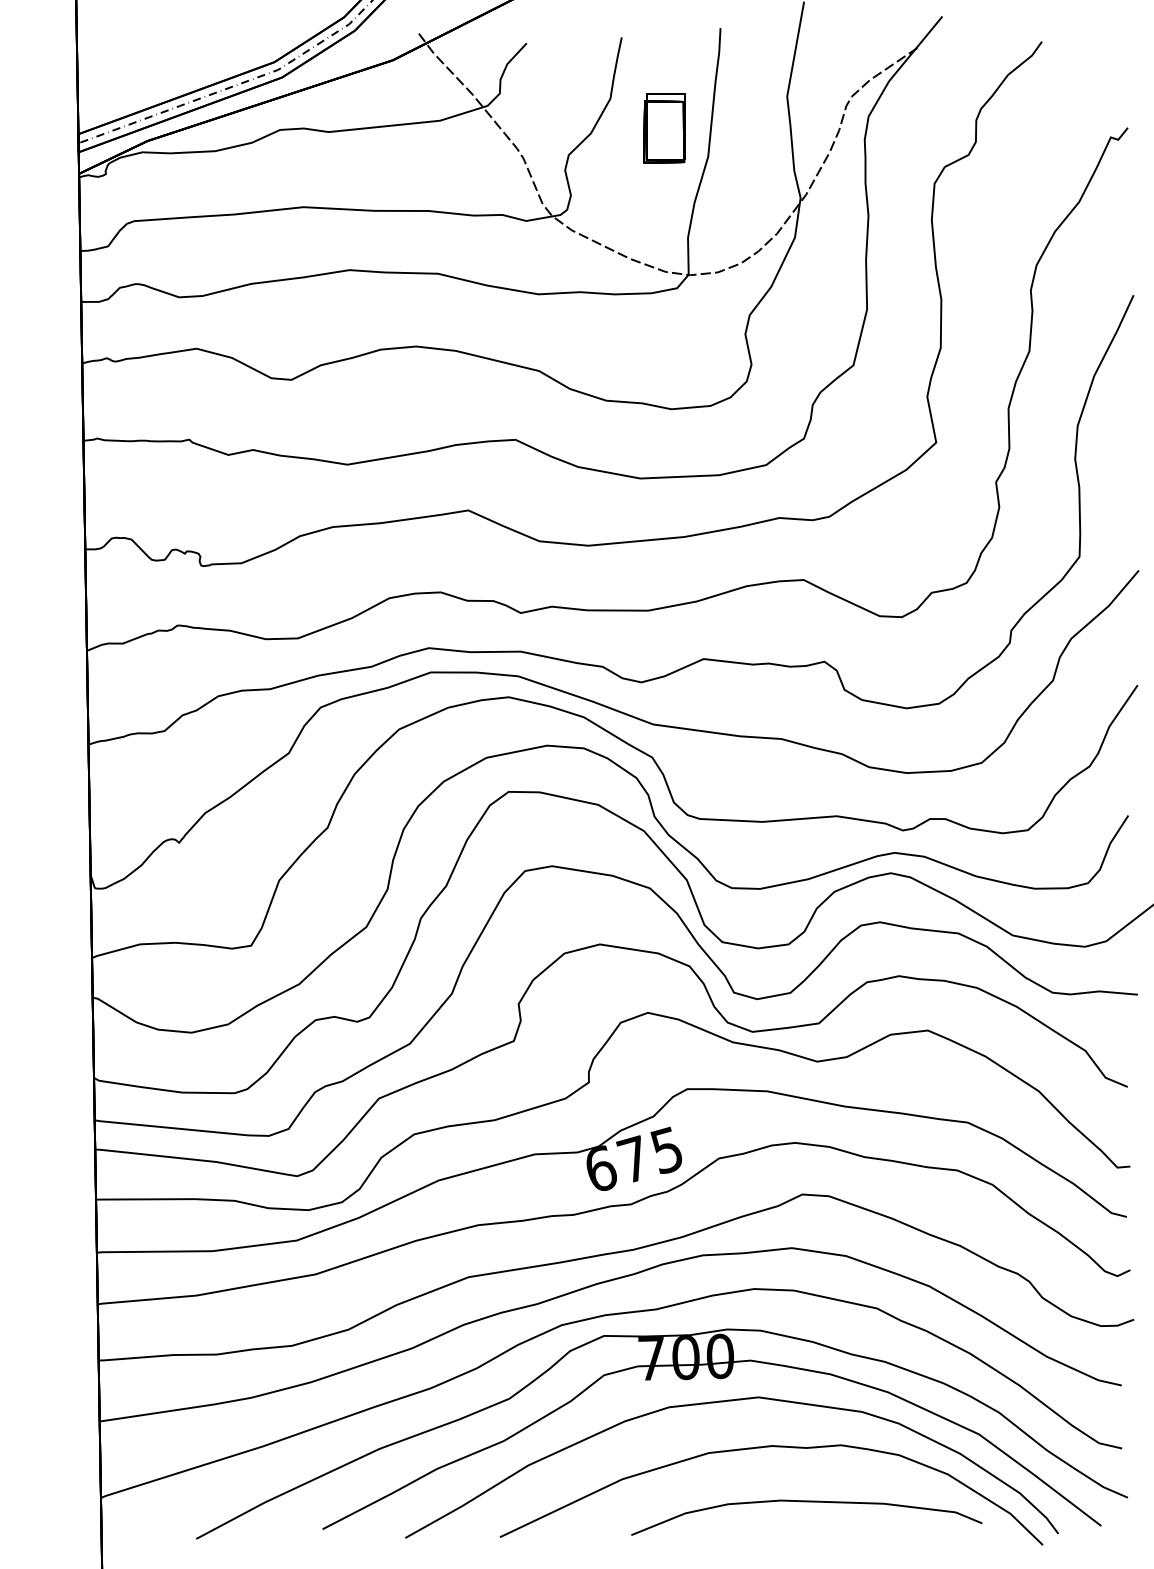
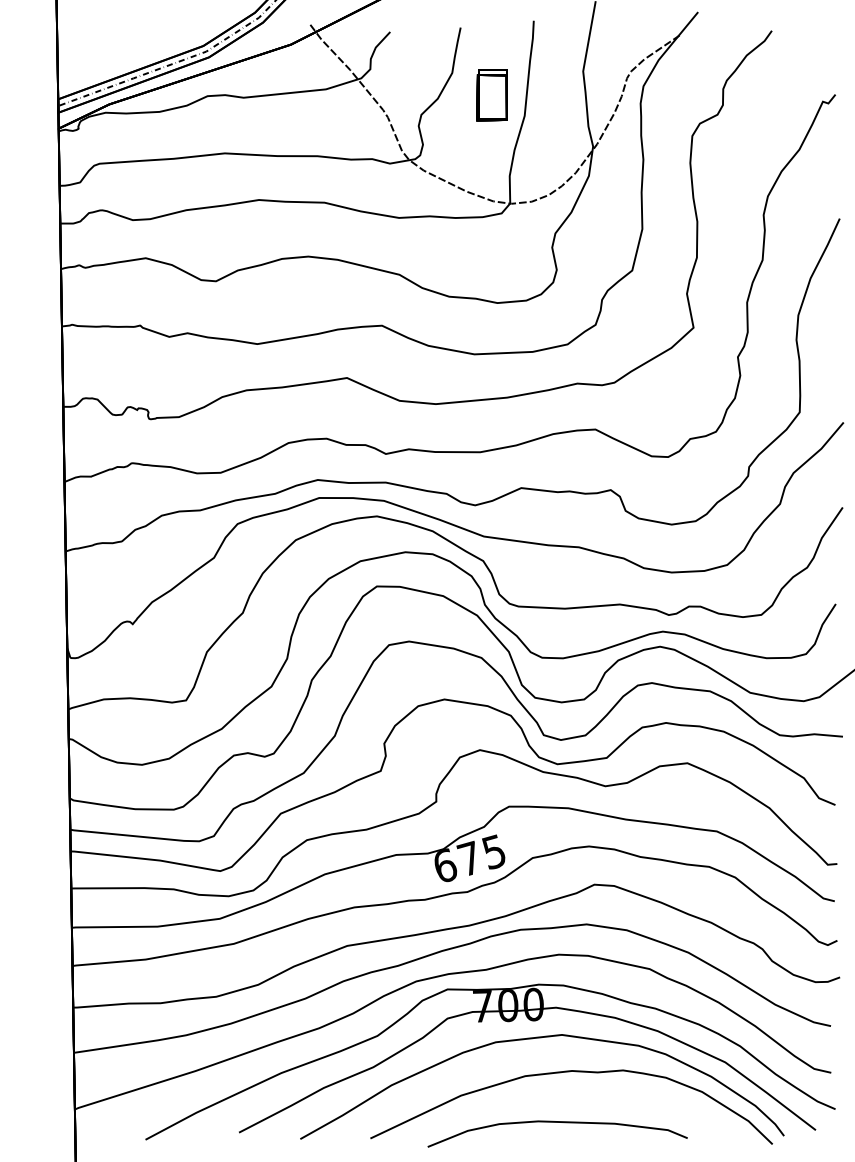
curve: (806, 1502) -> (557, 1122), moved

